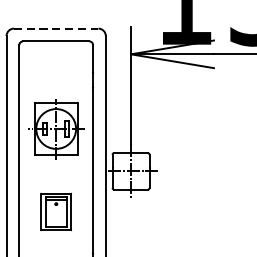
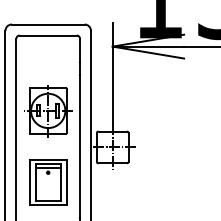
line: (56, 28) -> (48, 24), dashed -> solid
part: (56, 212) -> (48, 182), size x1.43

